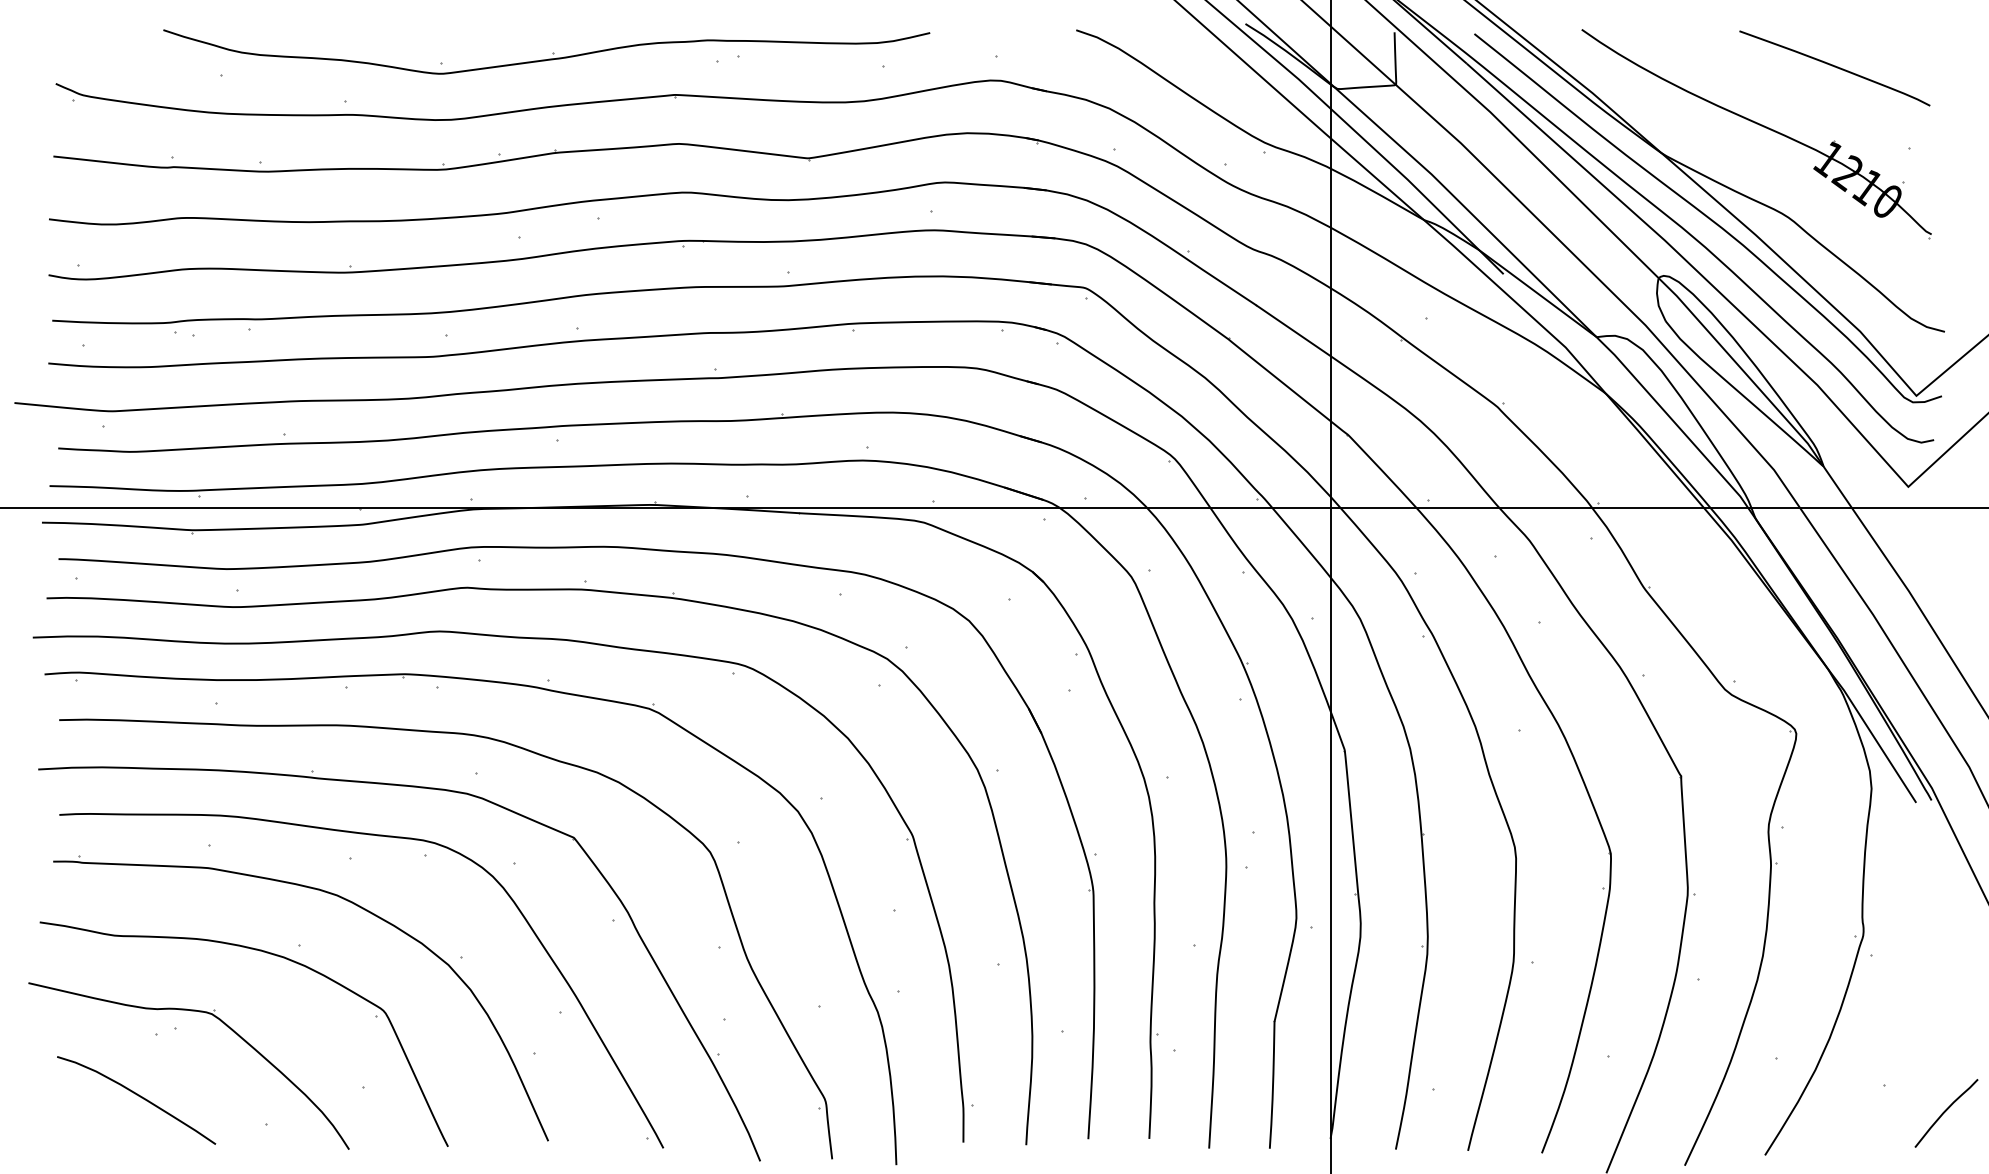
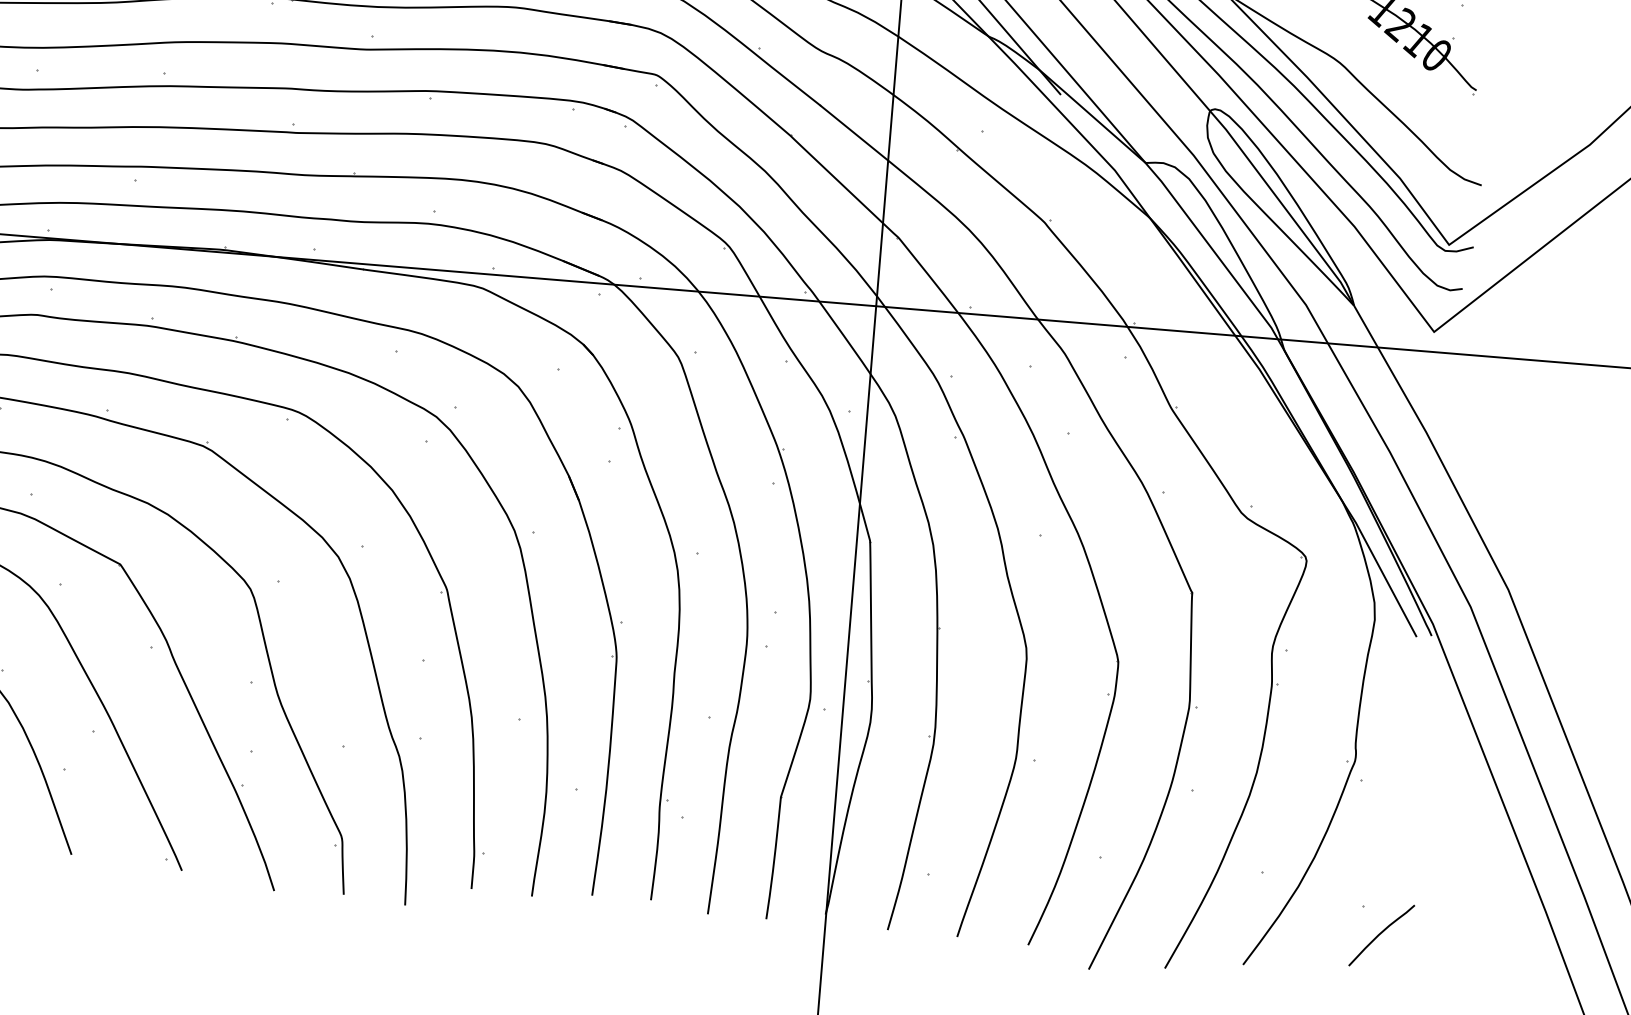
curve: (1945, 1112) -> (1380, 934), moved

